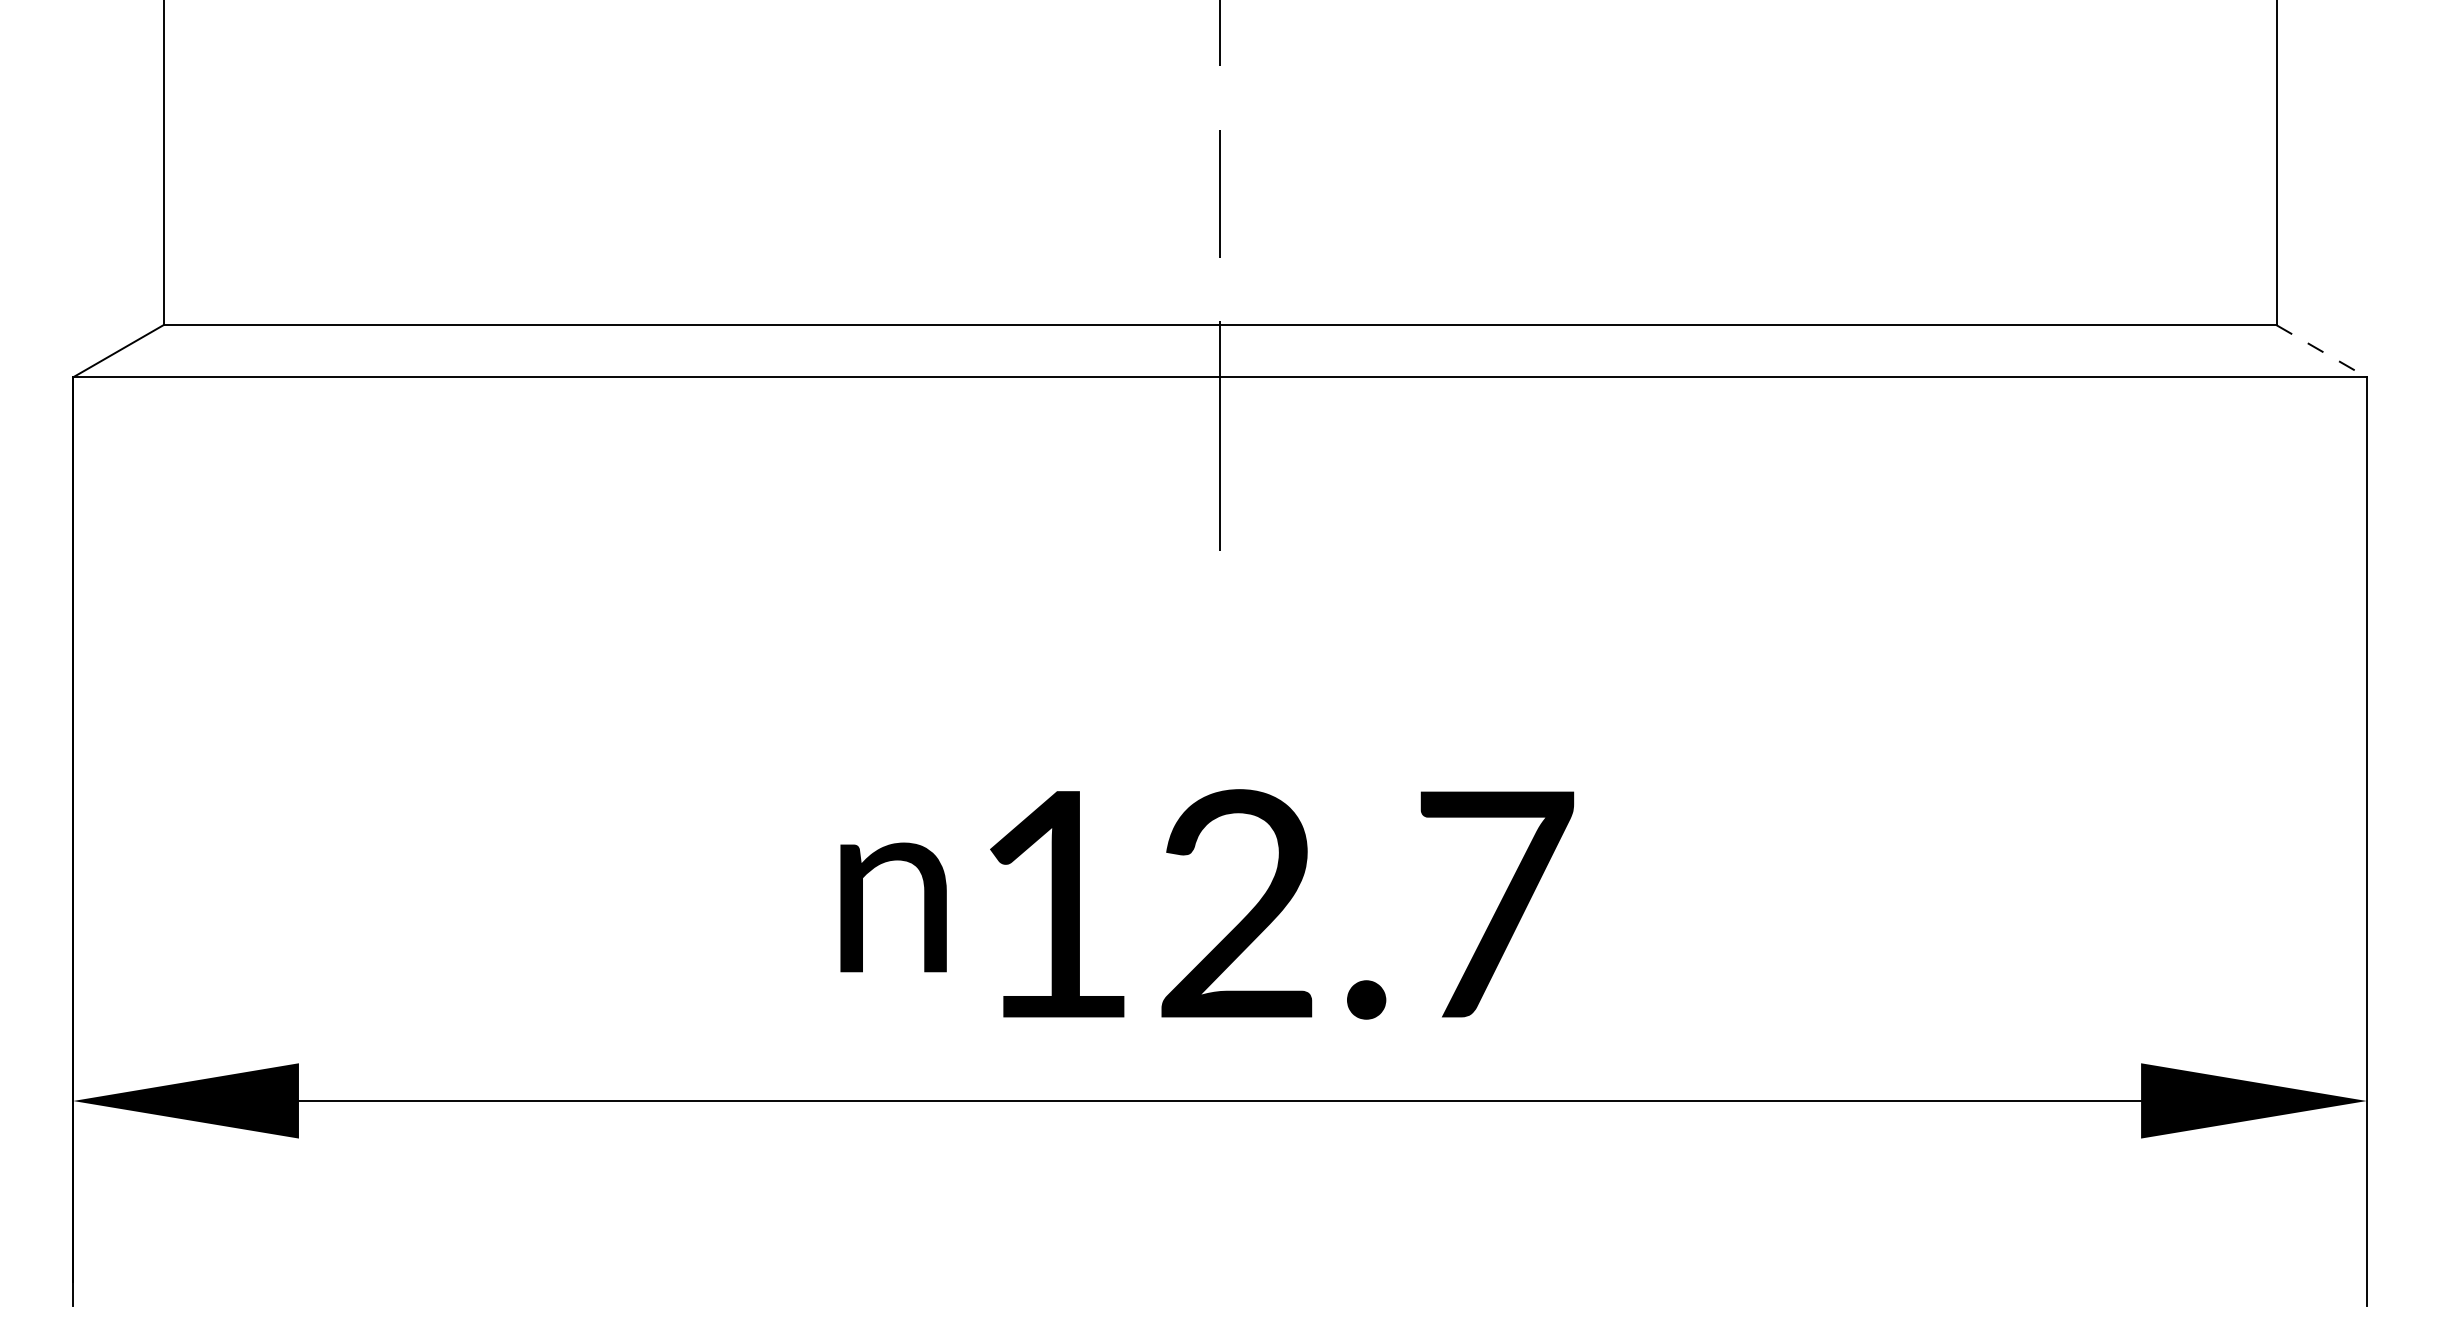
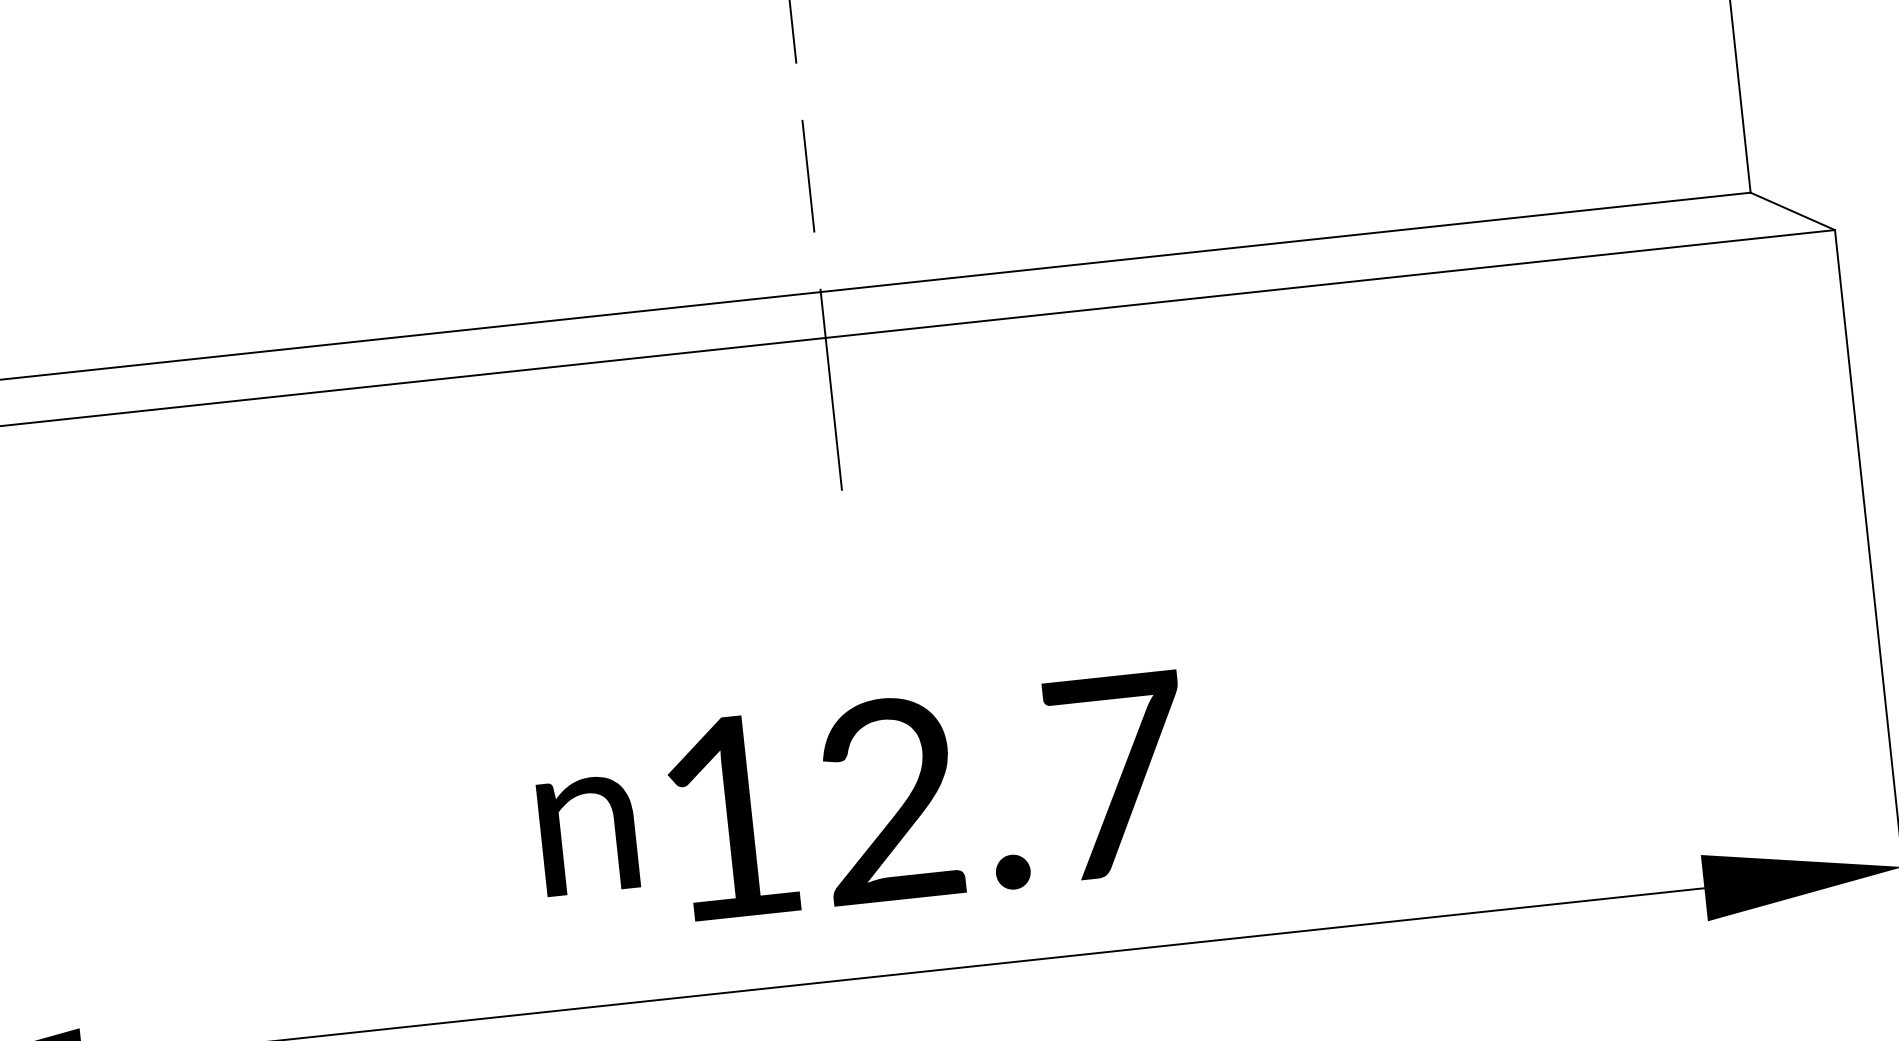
line: (2322, 351) -> (1793, 211), dashed -> solid

